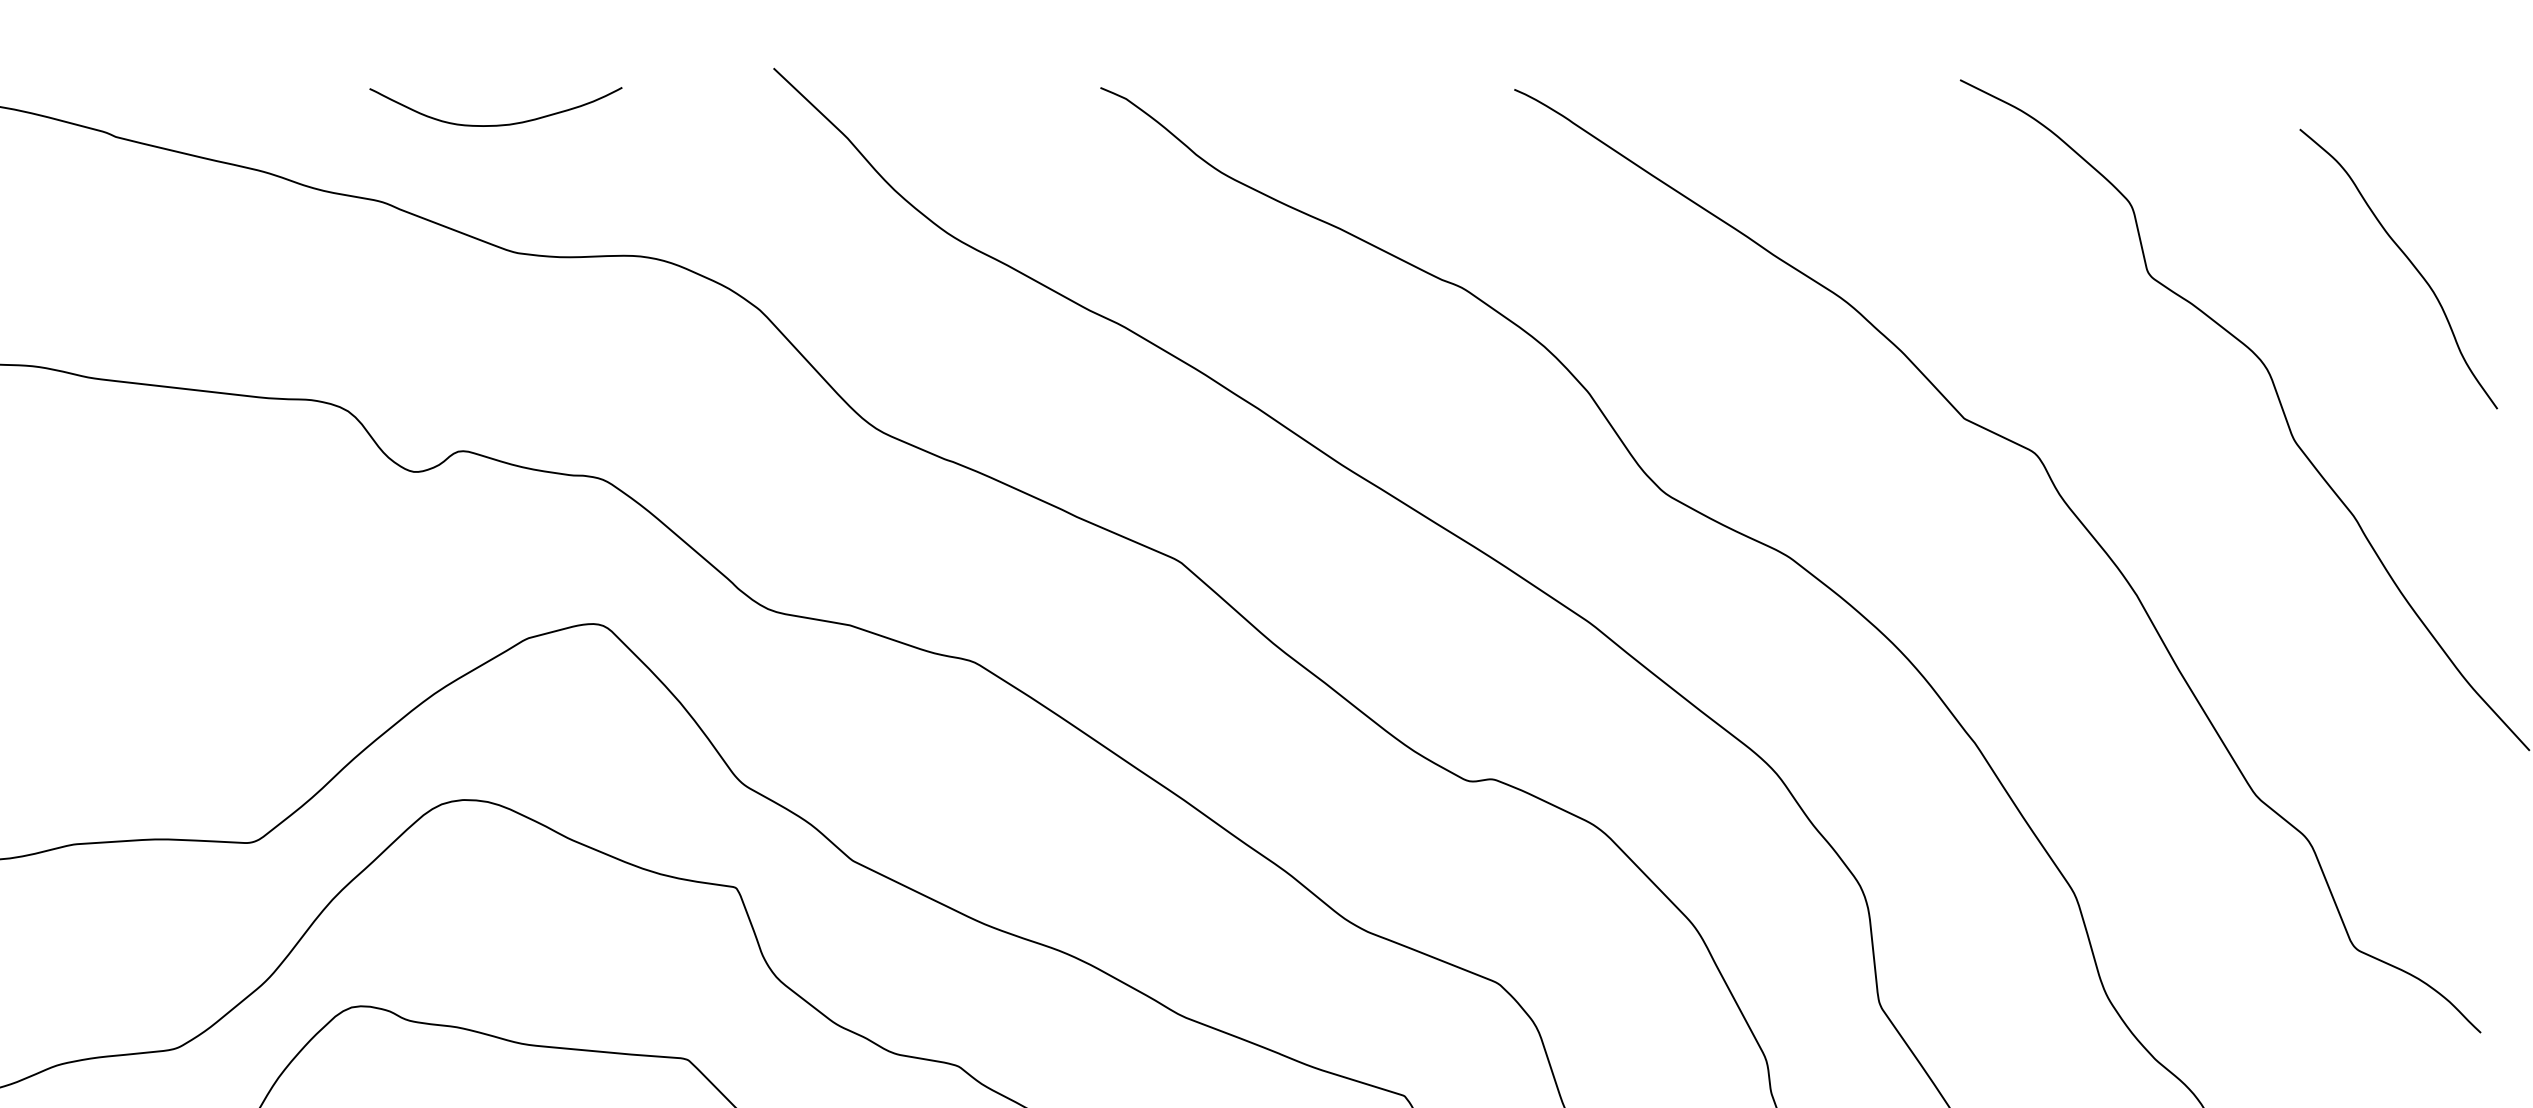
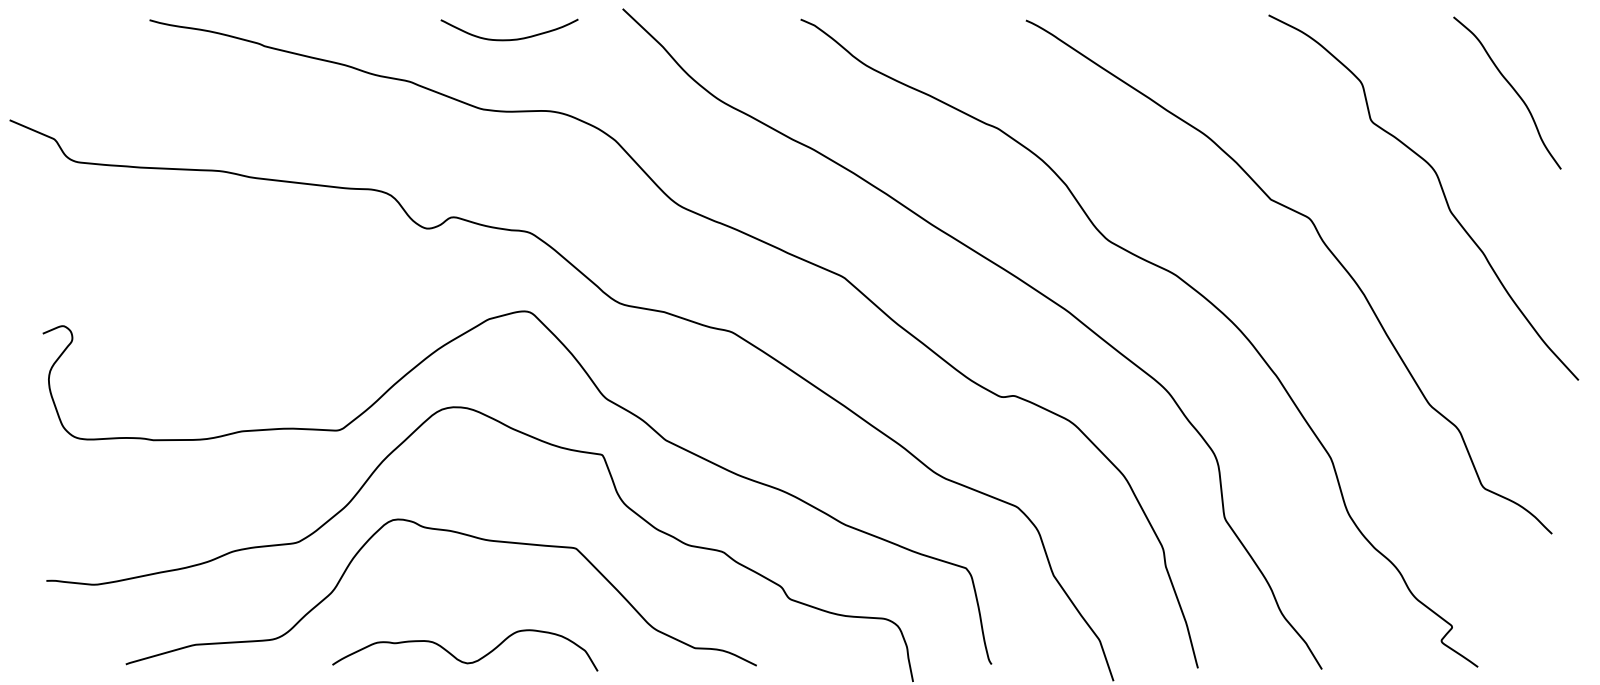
curve: (495, 124) -> (509, 39), moved
curve: (2408, 262) -> (1512, 89), moved

